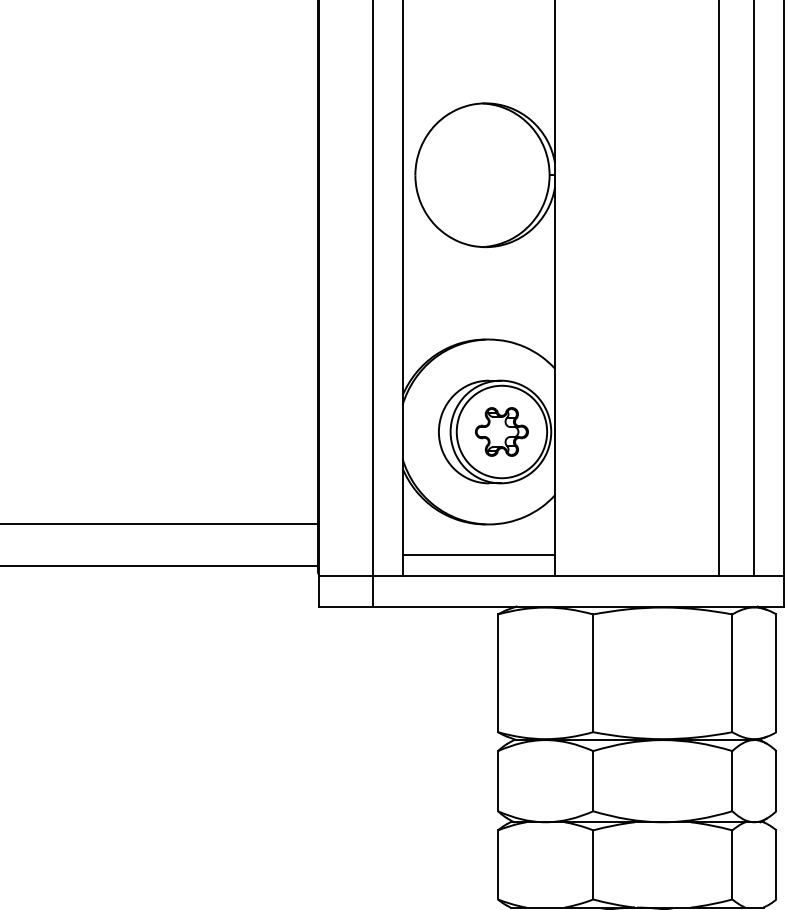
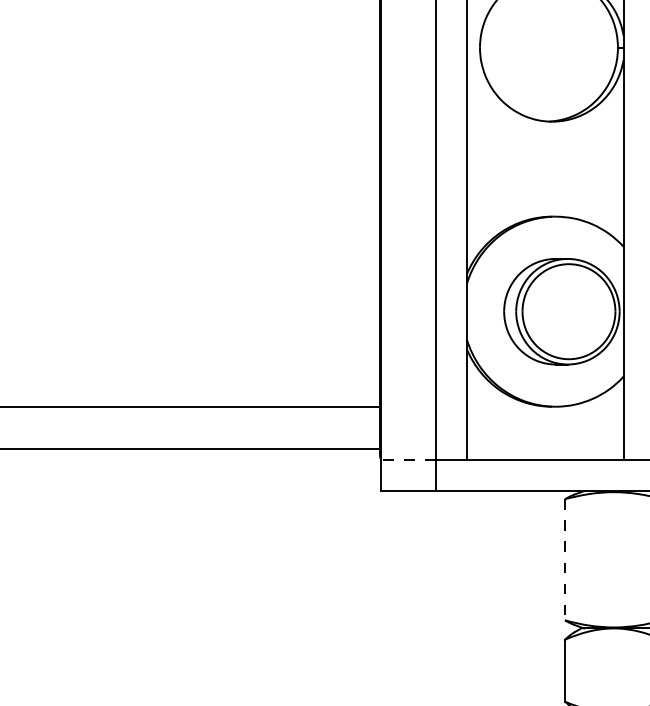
part: (501, 431) -> (568, 311), removed
line: (478, 555) -> (544, 438), removed
line: (345, 575) -> (408, 459), solid -> dashed
line: (498, 673) -> (565, 559), solid -> dashed

